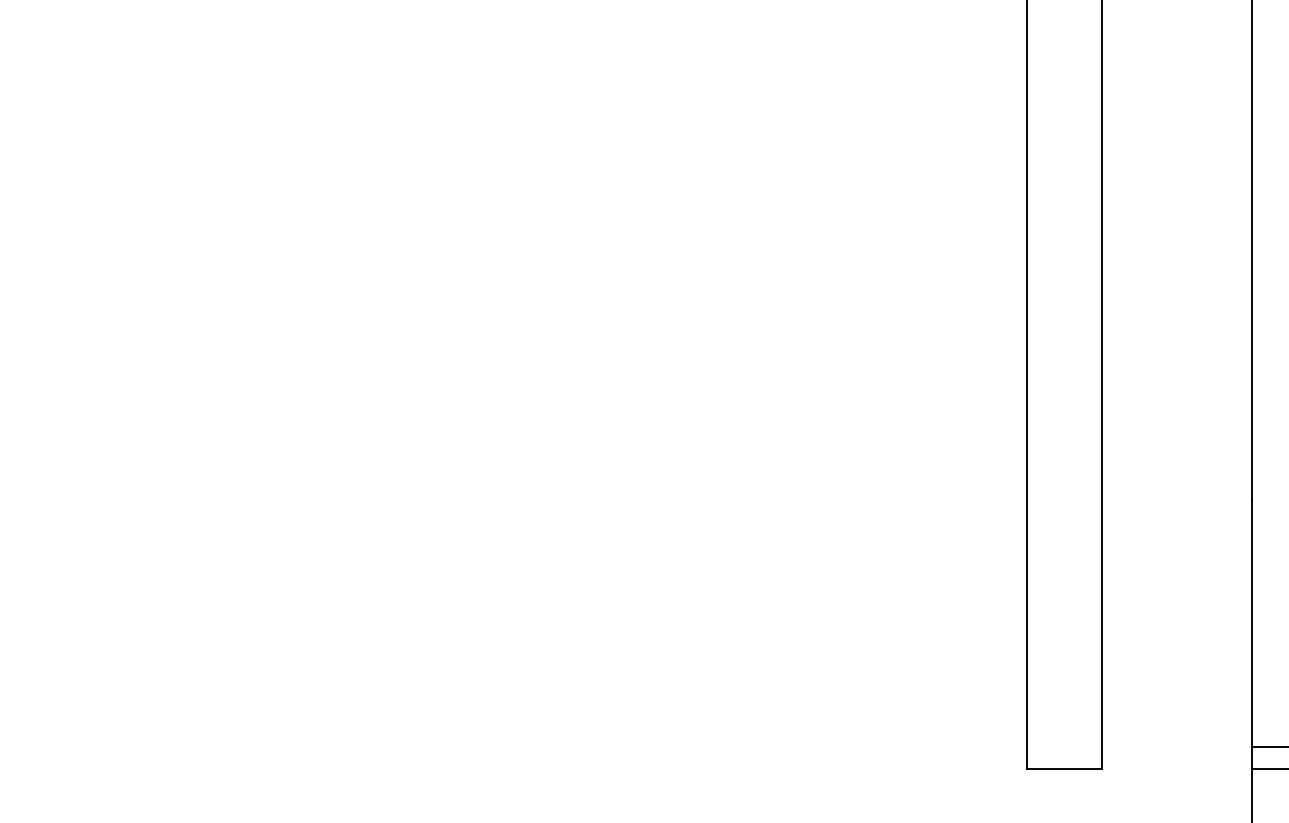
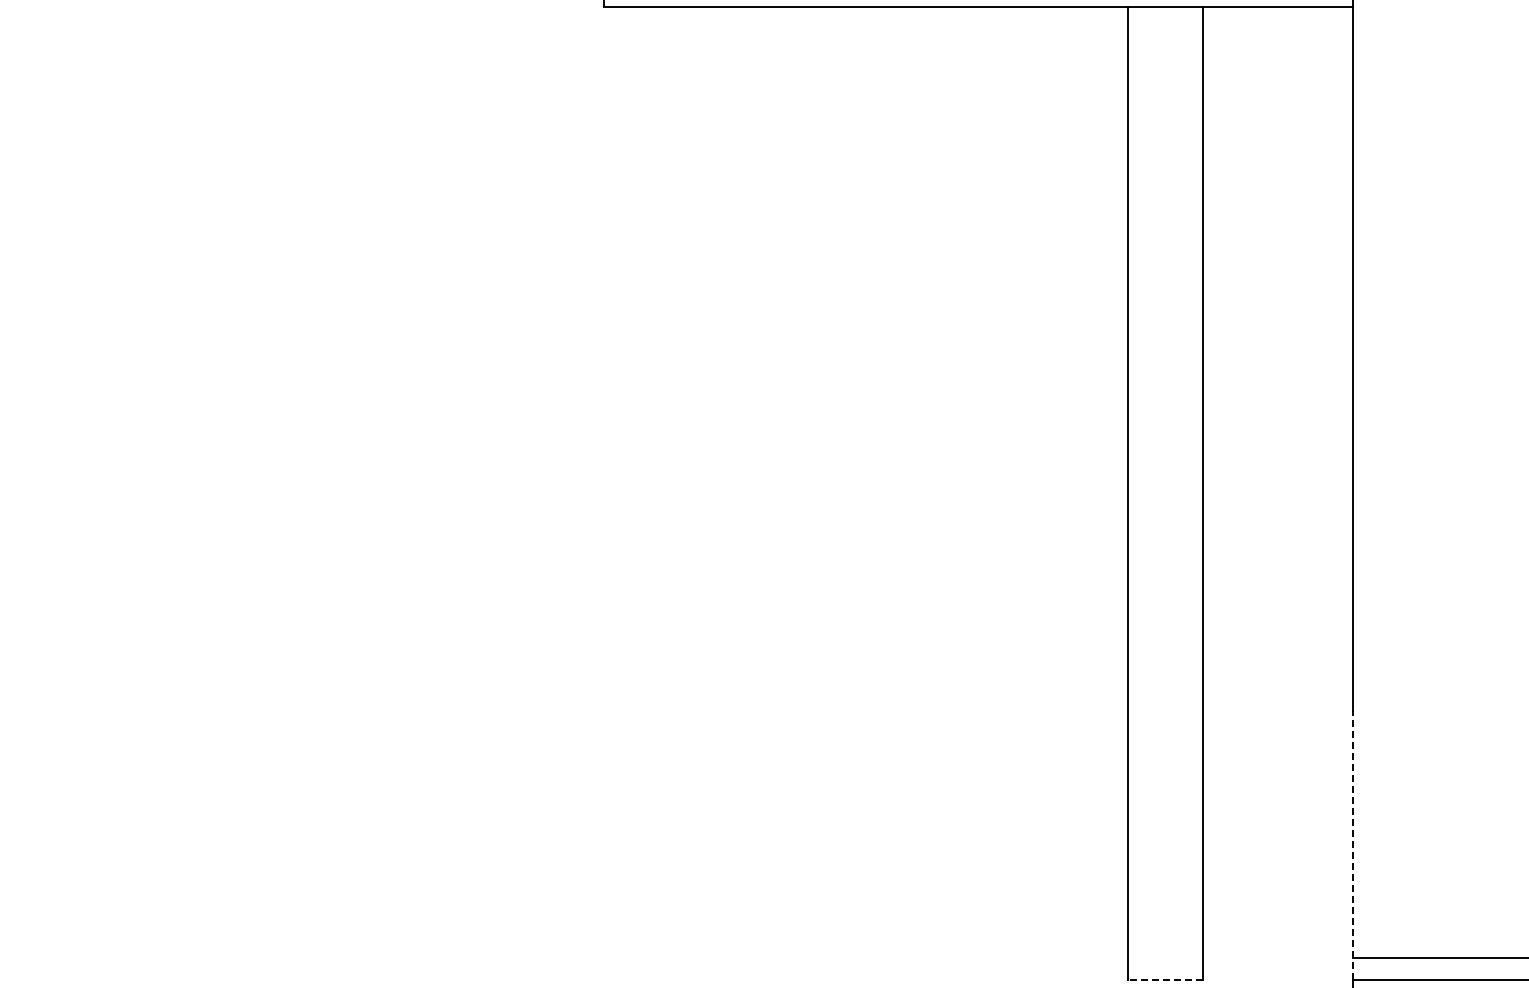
line: (1251, 634) -> (1352, 845), solid -> dashed
line: (1064, 769) -> (1165, 980), solid -> dashed

